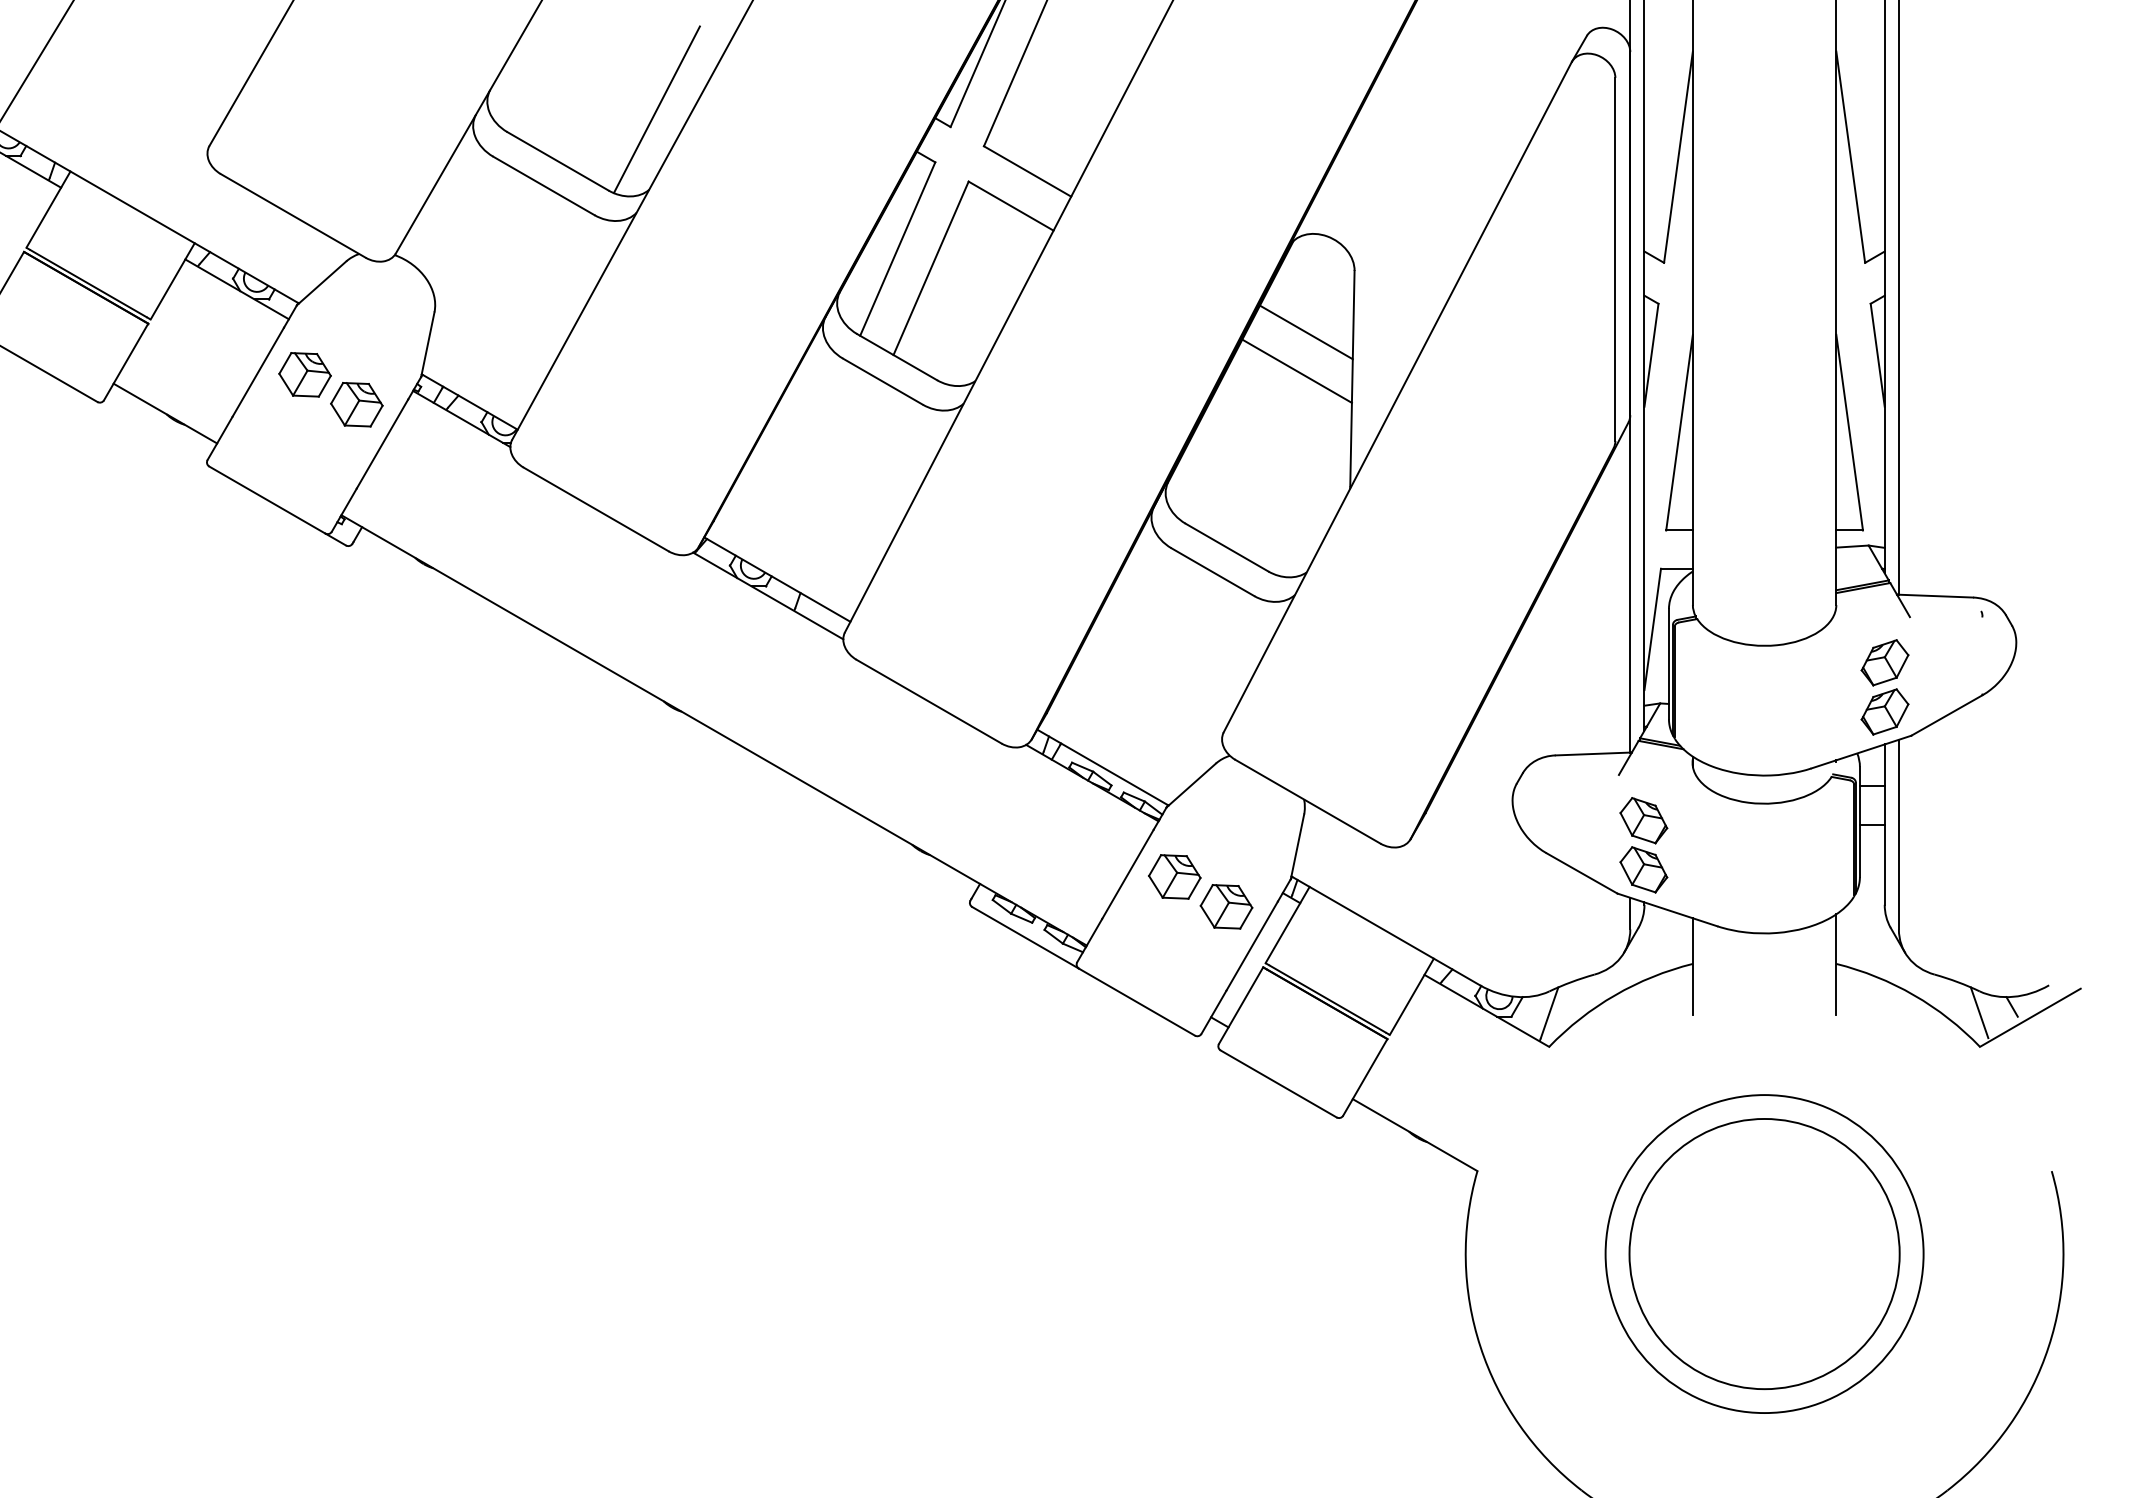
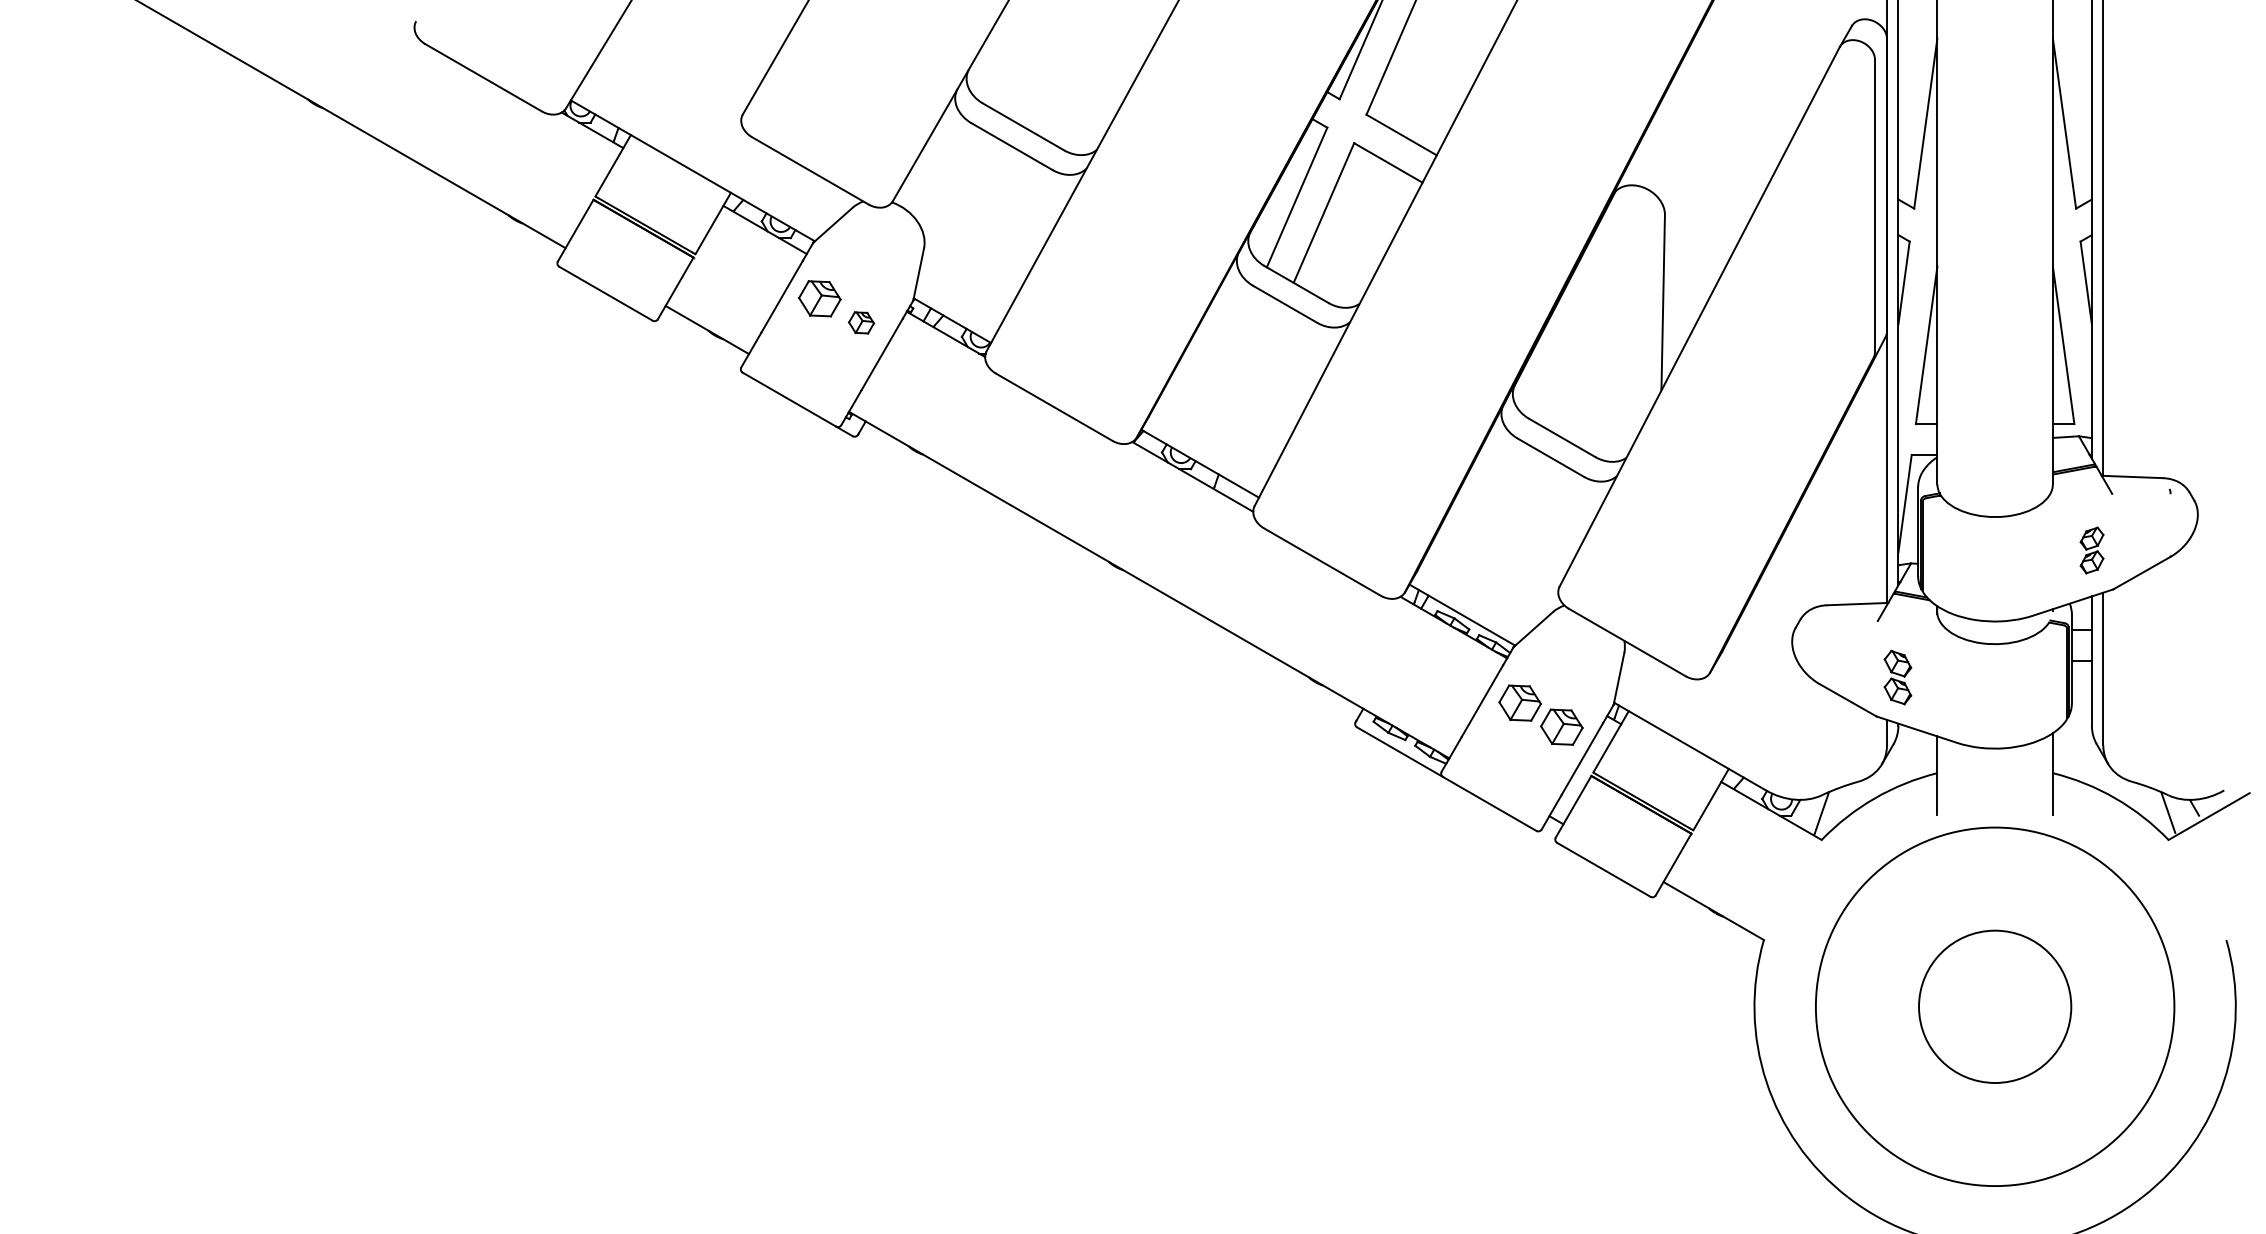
line: (656, 109) -> (1102, 85), removed
line: (1305, 332) -> (1625, 264), removed
line: (1296, 370) -> (1618, 295), removed
part: (356, 404) -> (861, 322), size x0.6
part: (1884, 687) -> (2091, 550), size x0.6
part: (1643, 845) -> (1897, 677), size x0.7
circle: (1763, 1253) -> (1994, 1006), size x0.7
circle: (1765, 1253) -> (1995, 1006), size x1.4

